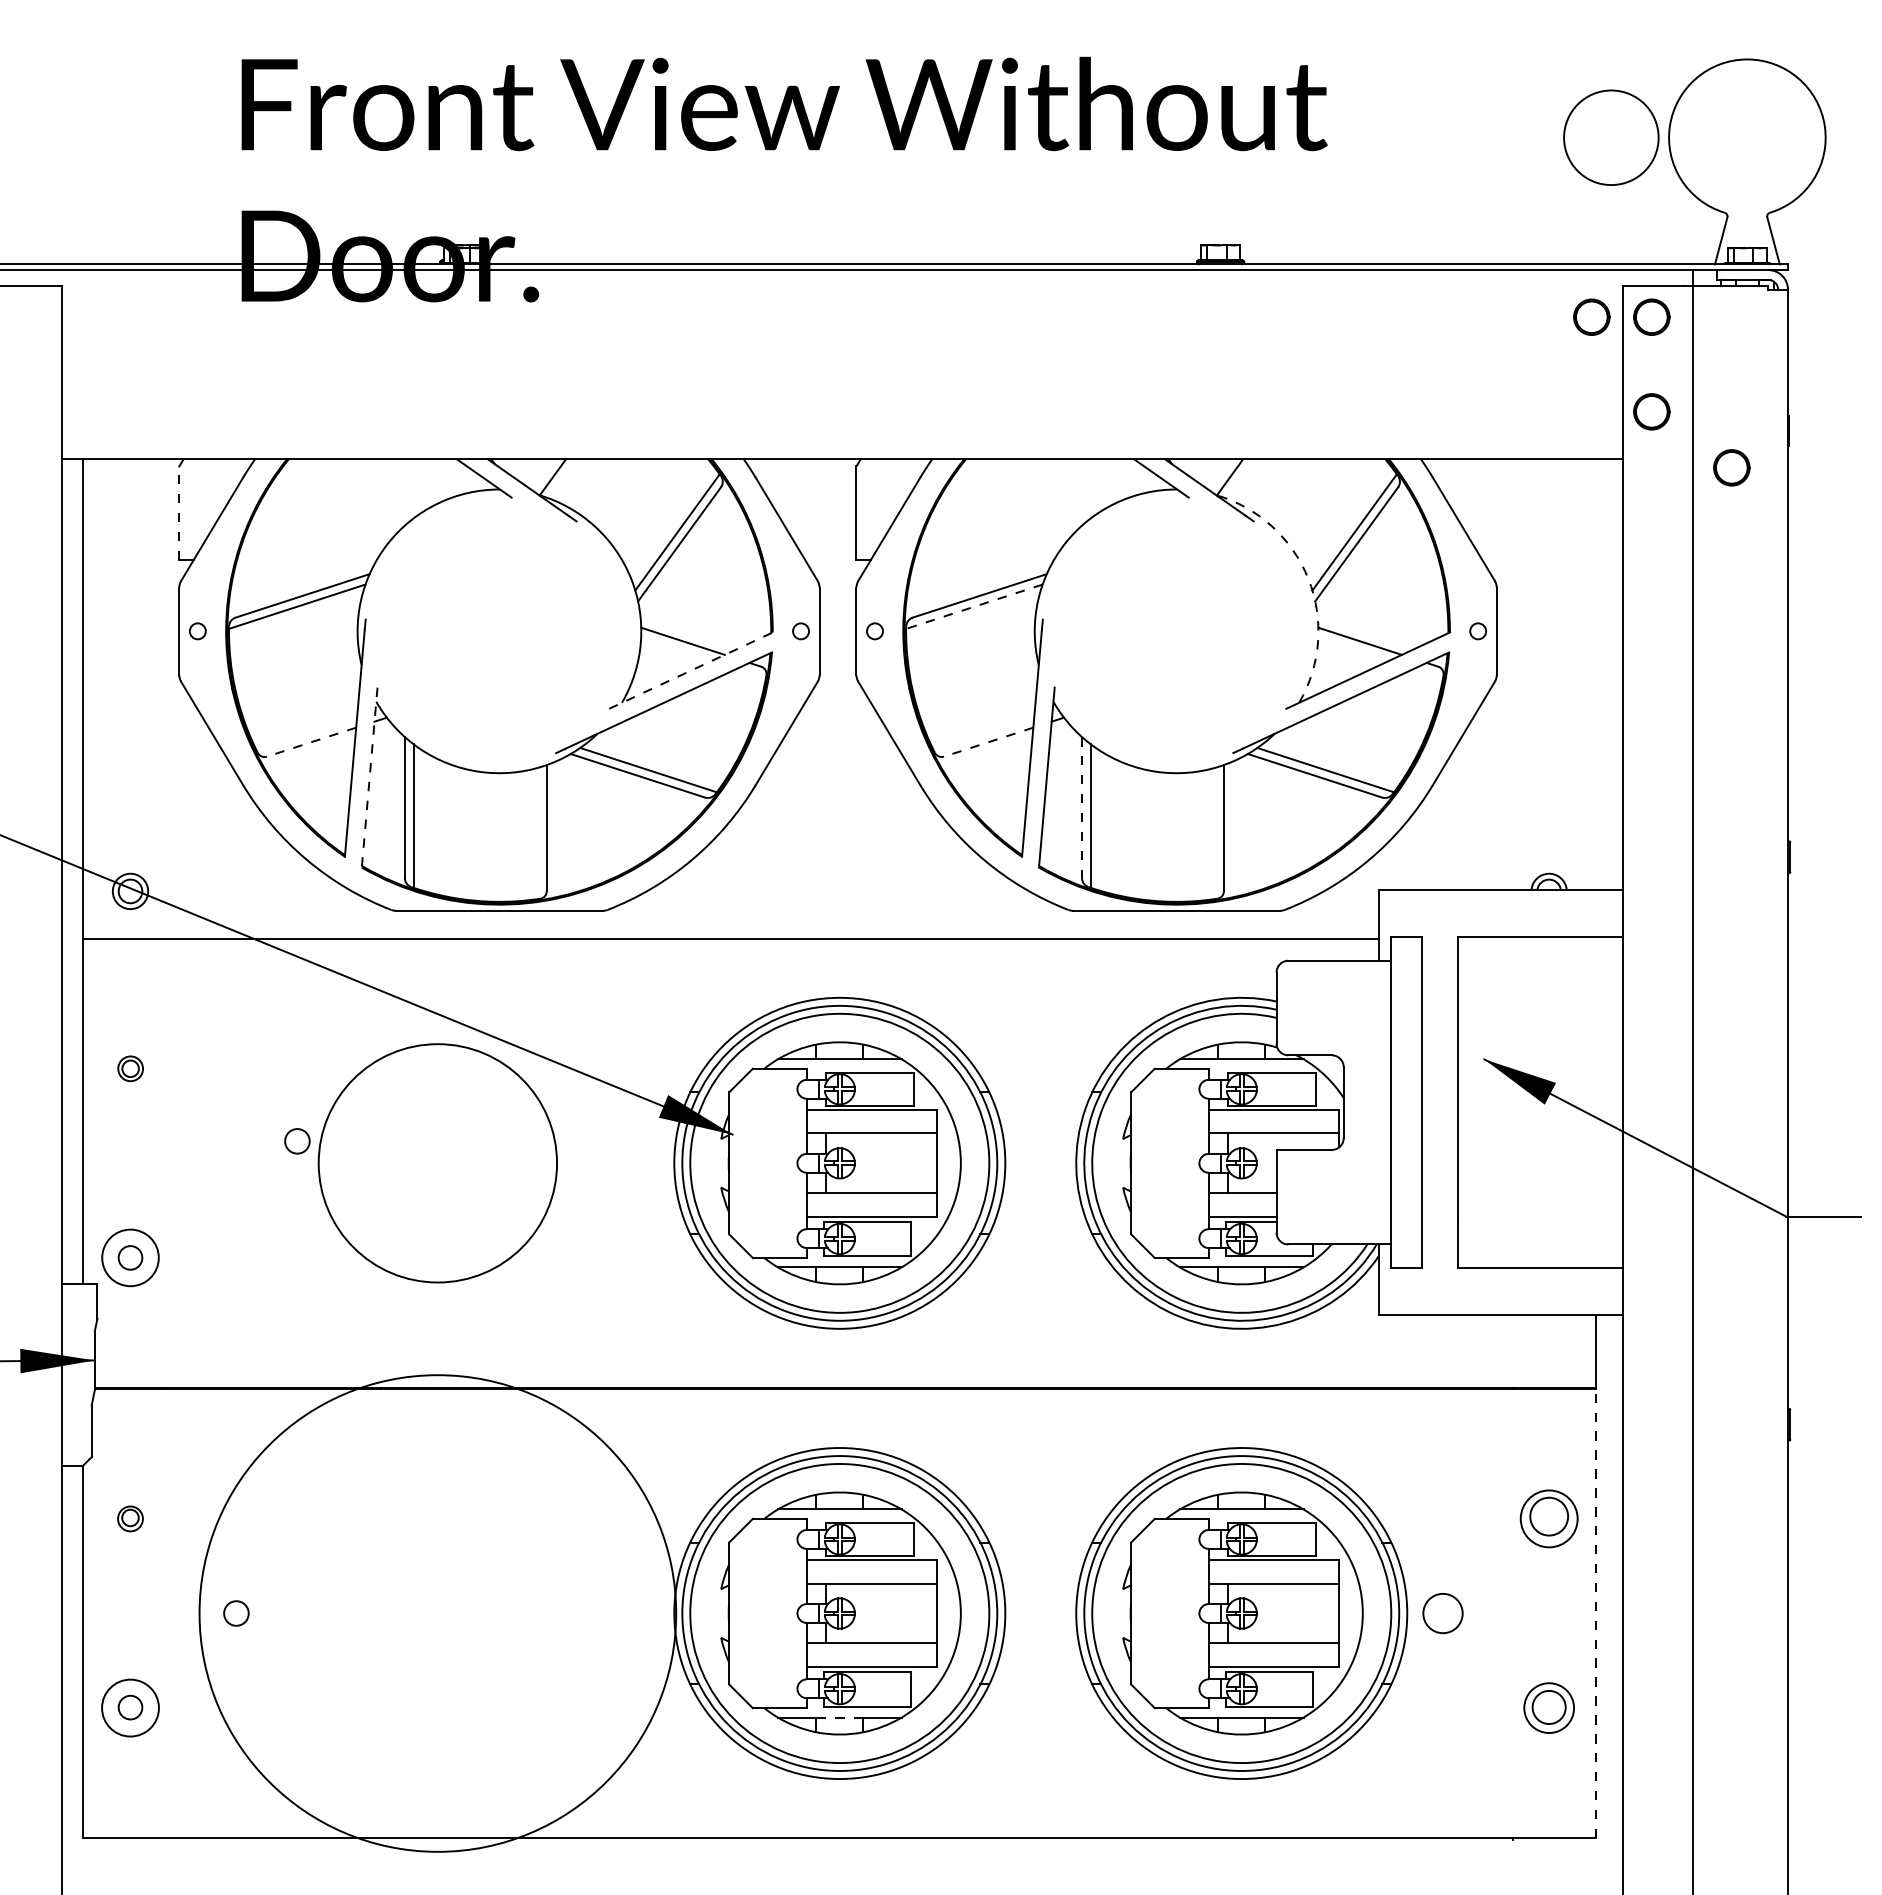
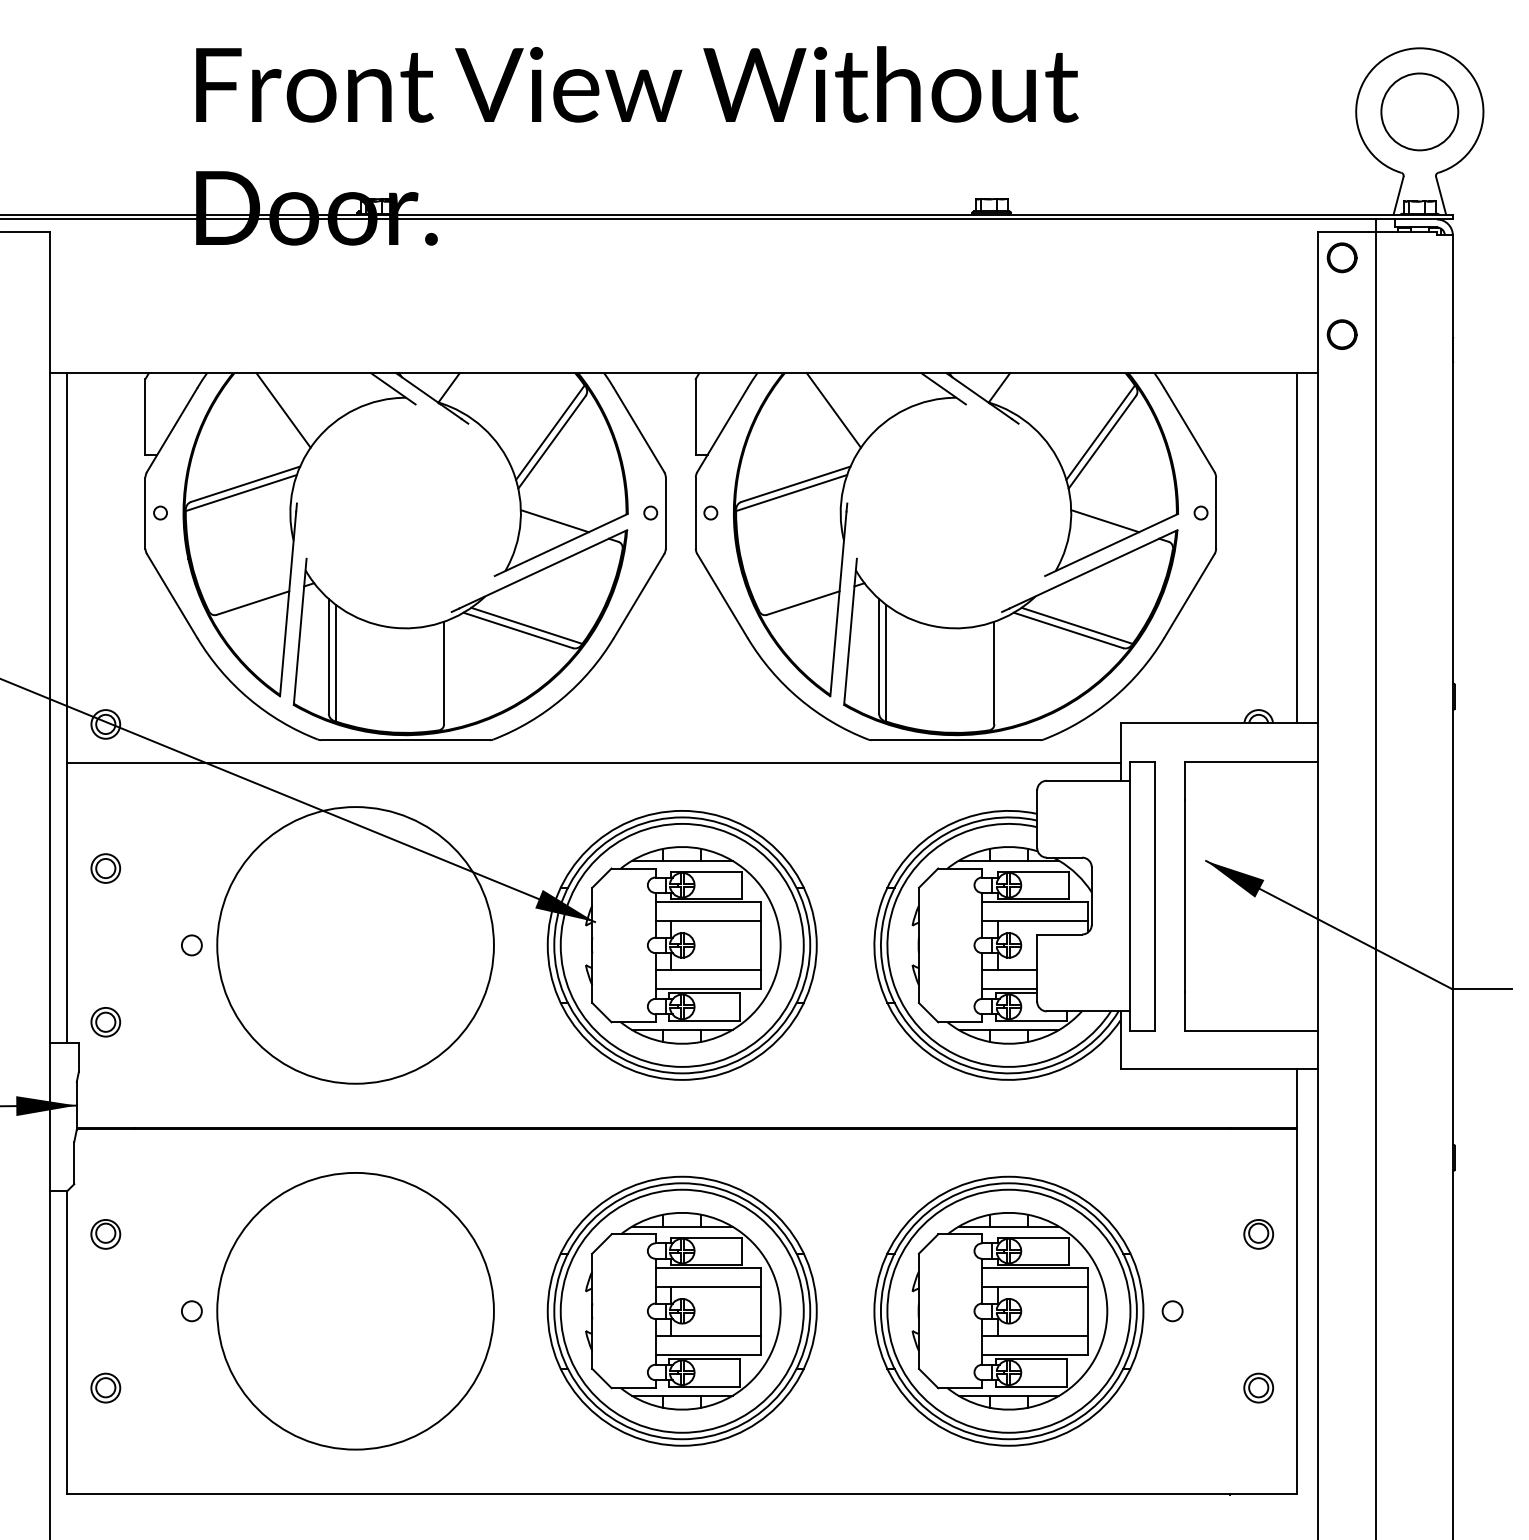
circle: (1611, 137) -> (1419, 111), moved
part: (1591, 316) -> (1293, 257), removed
part: (1731, 467) -> (1406, 379), removed
line: (348, 504) -> (282, 409), added
line: (1026, 504) -> (833, 409), added
line: (179, 513) -> (145, 417), dashed -> solid
arc: (1308, 578) -> (1063, 470), dashed -> solid
line: (974, 606) -> (791, 492), dashed -> solid
line: (691, 670) -> (561, 544), dashed -> solid
line: (1596, 674) -> (1297, 548), added
line: (311, 742) -> (252, 603), dashed -> solid
line: (988, 742) -> (803, 603), dashed -> solid
line: (369, 778) -> (300, 632), dashed -> solid
line: (1082, 807) -> (879, 656), dashed -> solid
part: (130, 1068) -> (105, 868), size x1.43
circle: (297, 1141) -> (191, 945), moved
circle: (437, 1163) -> (355, 945), size x1.43
circle: (130, 1257) -> (105, 1021), size x0.62
part: (130, 1518) -> (105, 1234), size x1.43
part: (1548, 1518) -> (1258, 1234), size x0.62
circle: (437, 1613) -> (355, 1311), size x0.71
circle: (1443, 1613) -> (1172, 1311), size x0.62
line: (1596, 1613) -> (1297, 1311), dashed -> solid
circle: (130, 1707) -> (105, 1387), size x0.62
part: (1548, 1707) -> (1258, 1387), size x0.71
line: (839, 1717) -> (682, 1395), dashed -> solid

